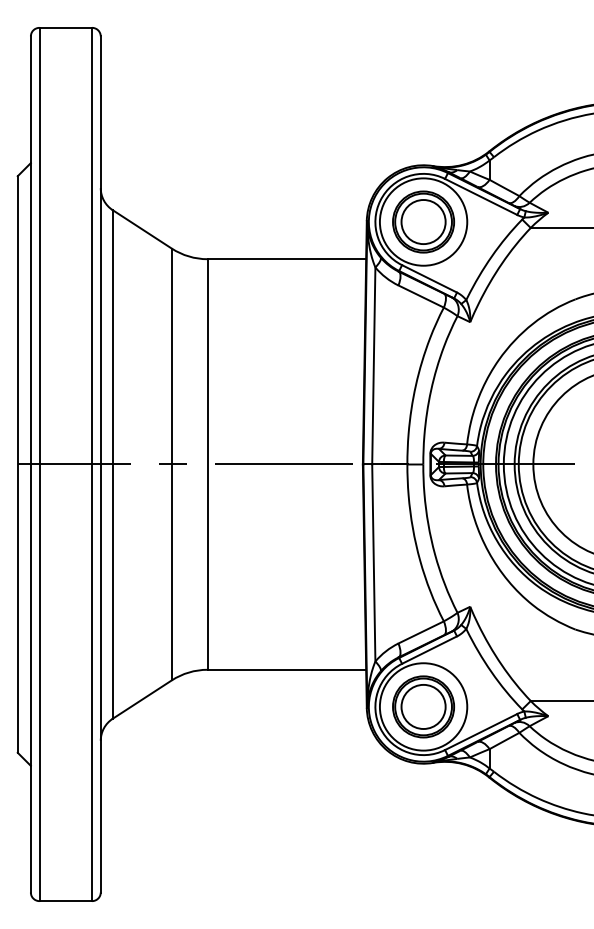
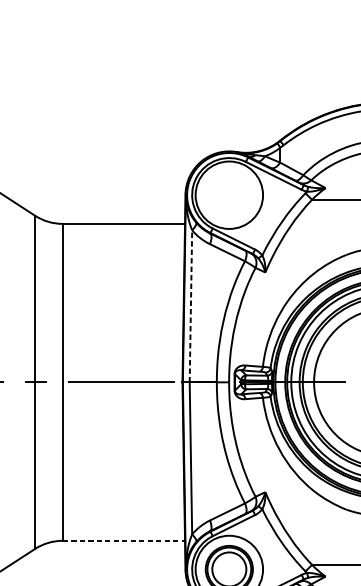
part: (423, 221) -> (229, 194), removed
line: (373, 365) -> (190, 305), solid -> dashed
line: (287, 669) -> (124, 540), solid -> dashed

